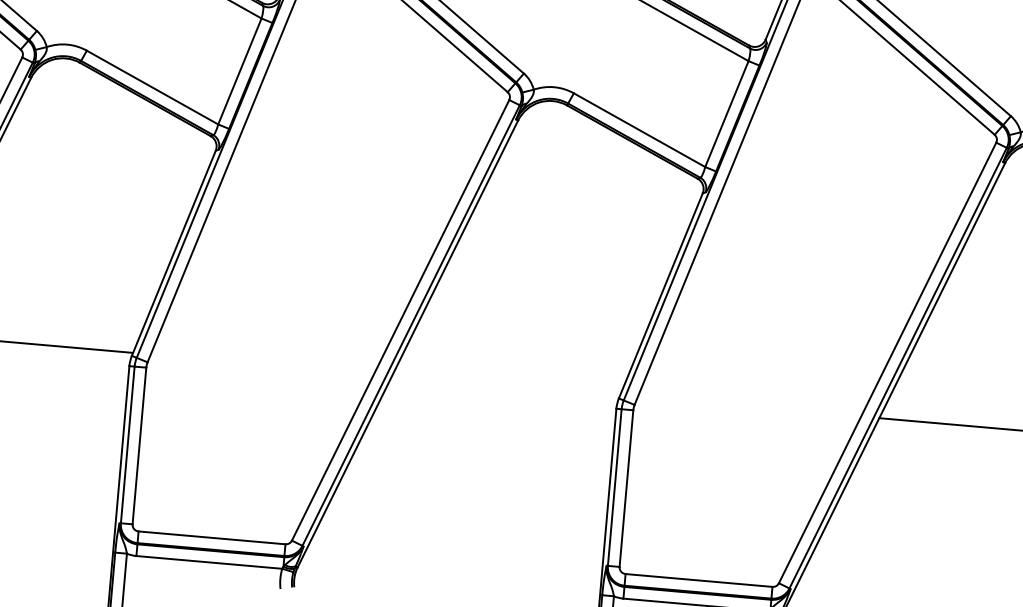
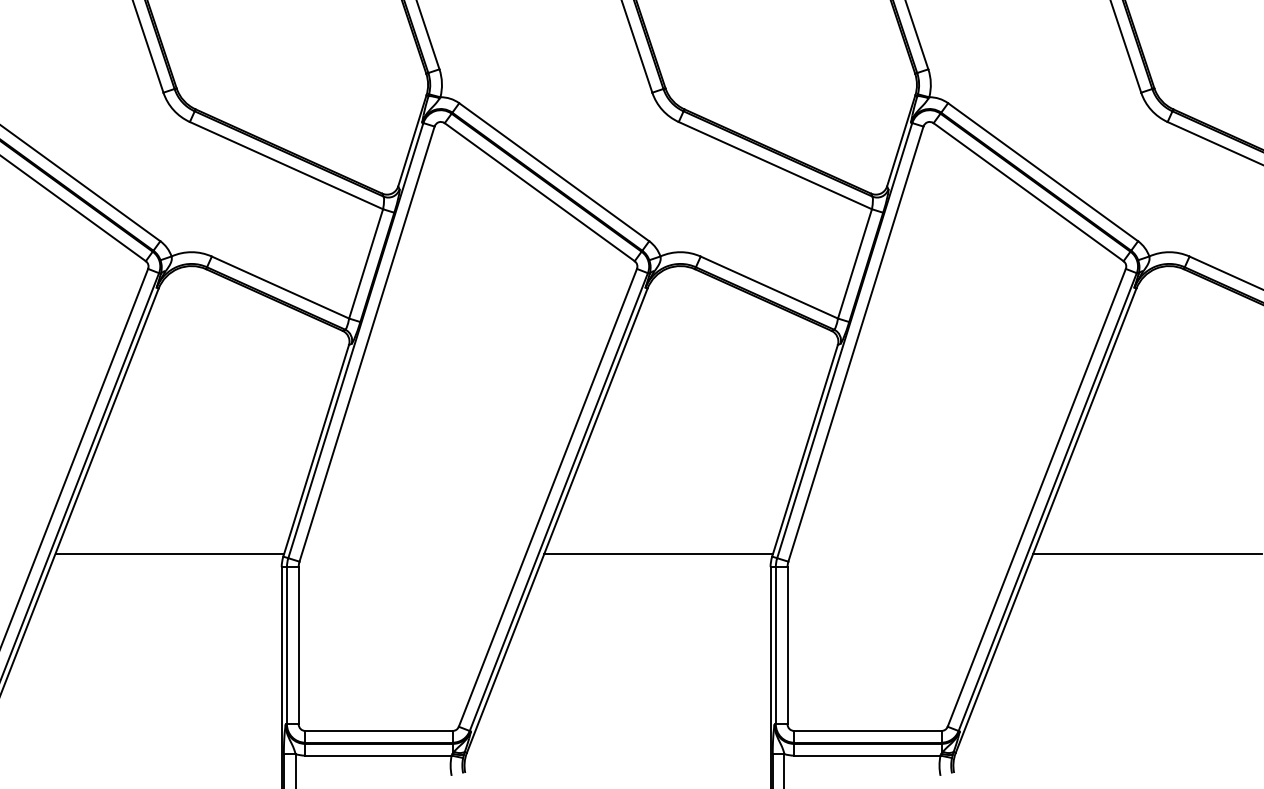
line: (505, 385) -> (658, 553), added

